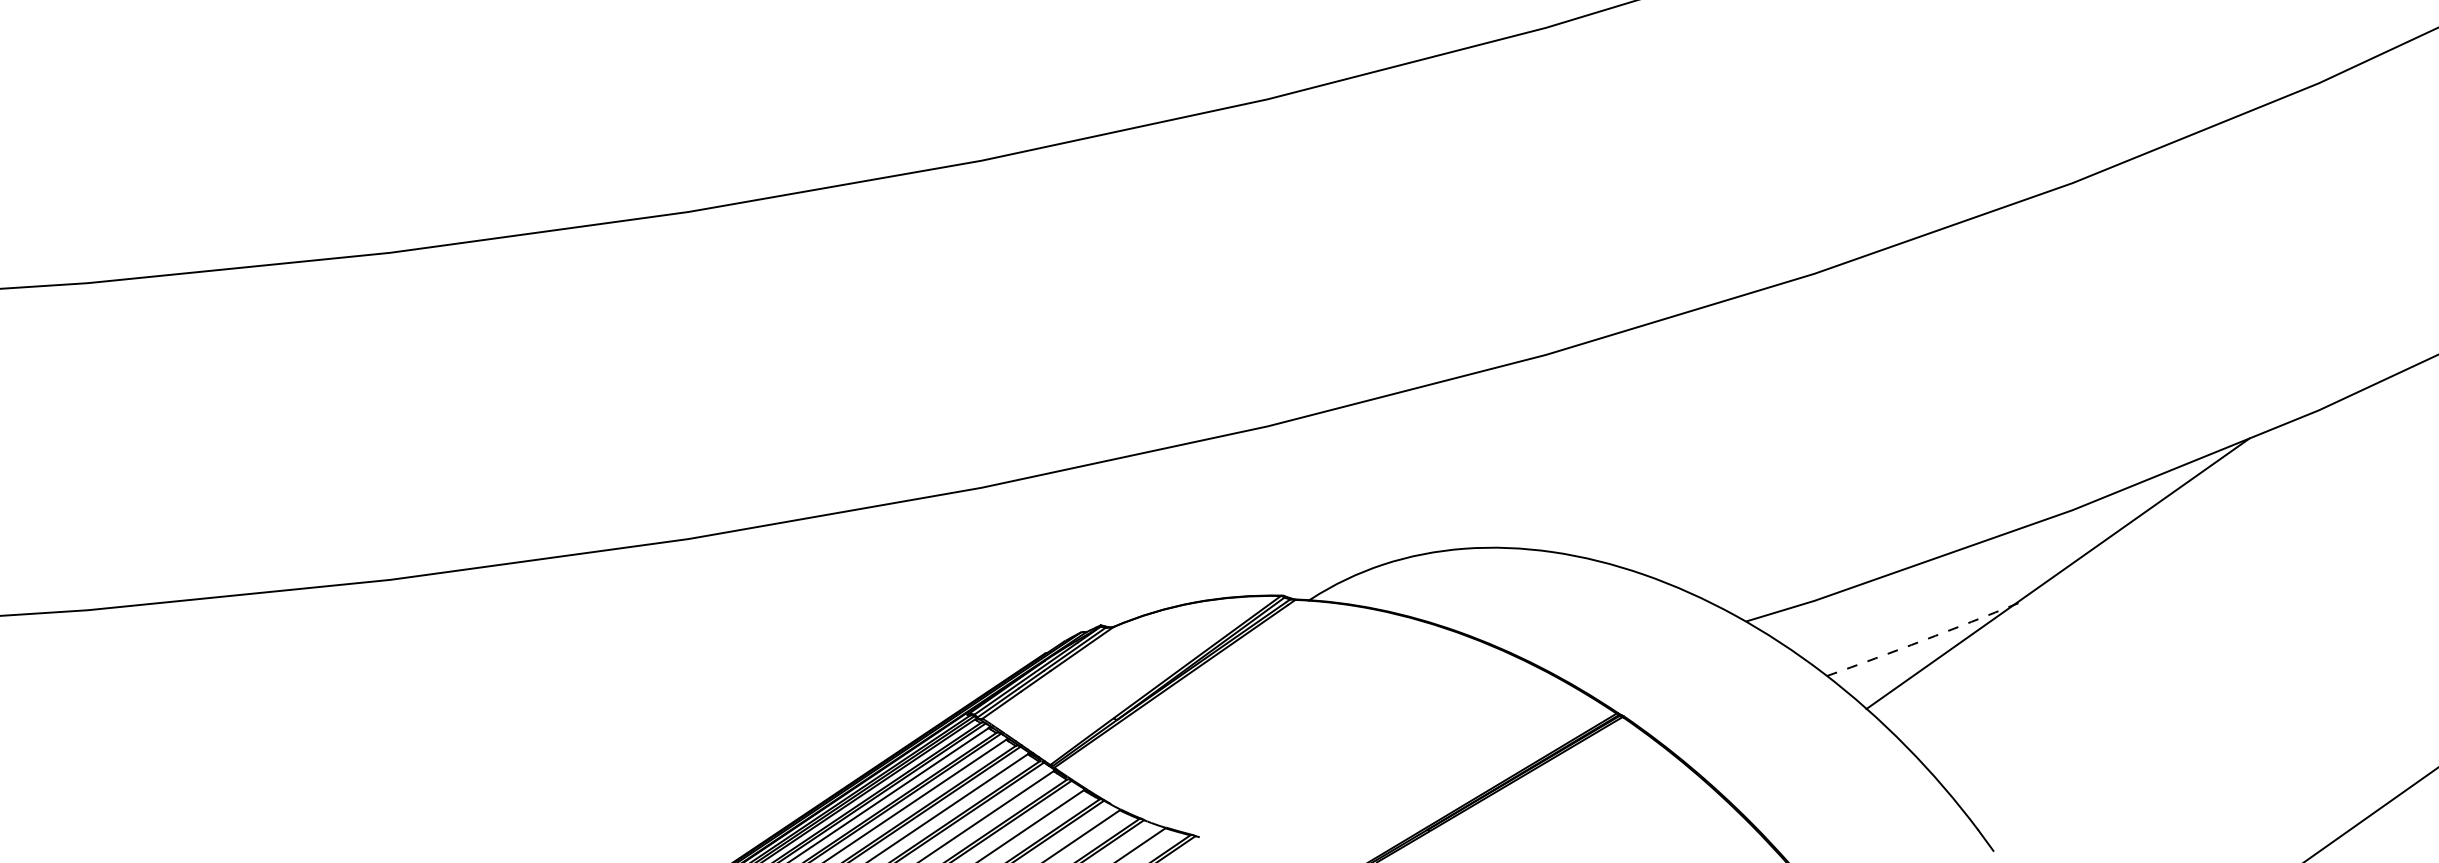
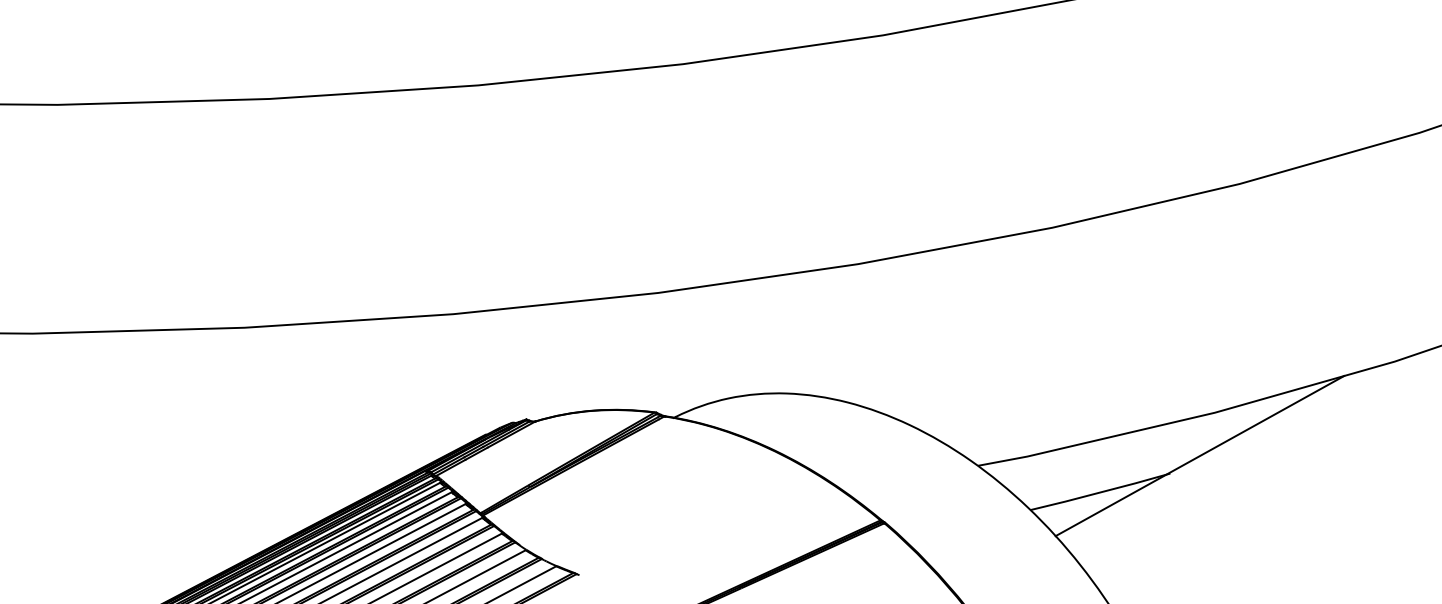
arc: (1923, 640) -> (1100, 492), dashed -> solid

